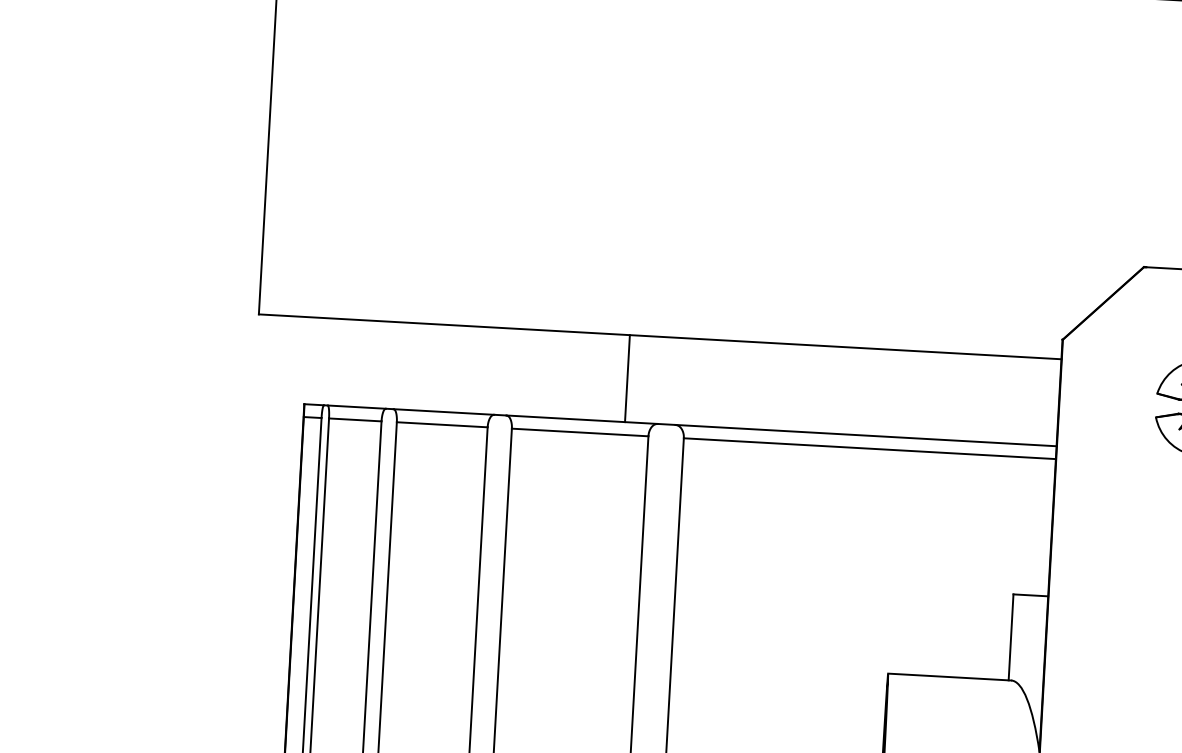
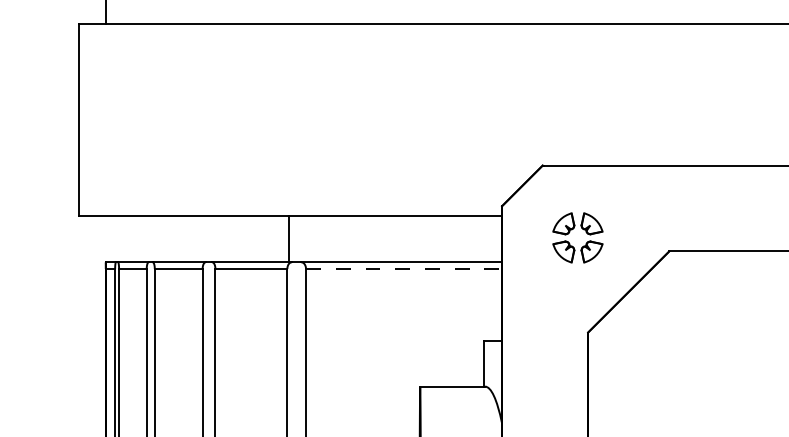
line: (627, 378) -> (288, 239), moved
line: (870, 449) -> (404, 269), solid -> dashed

